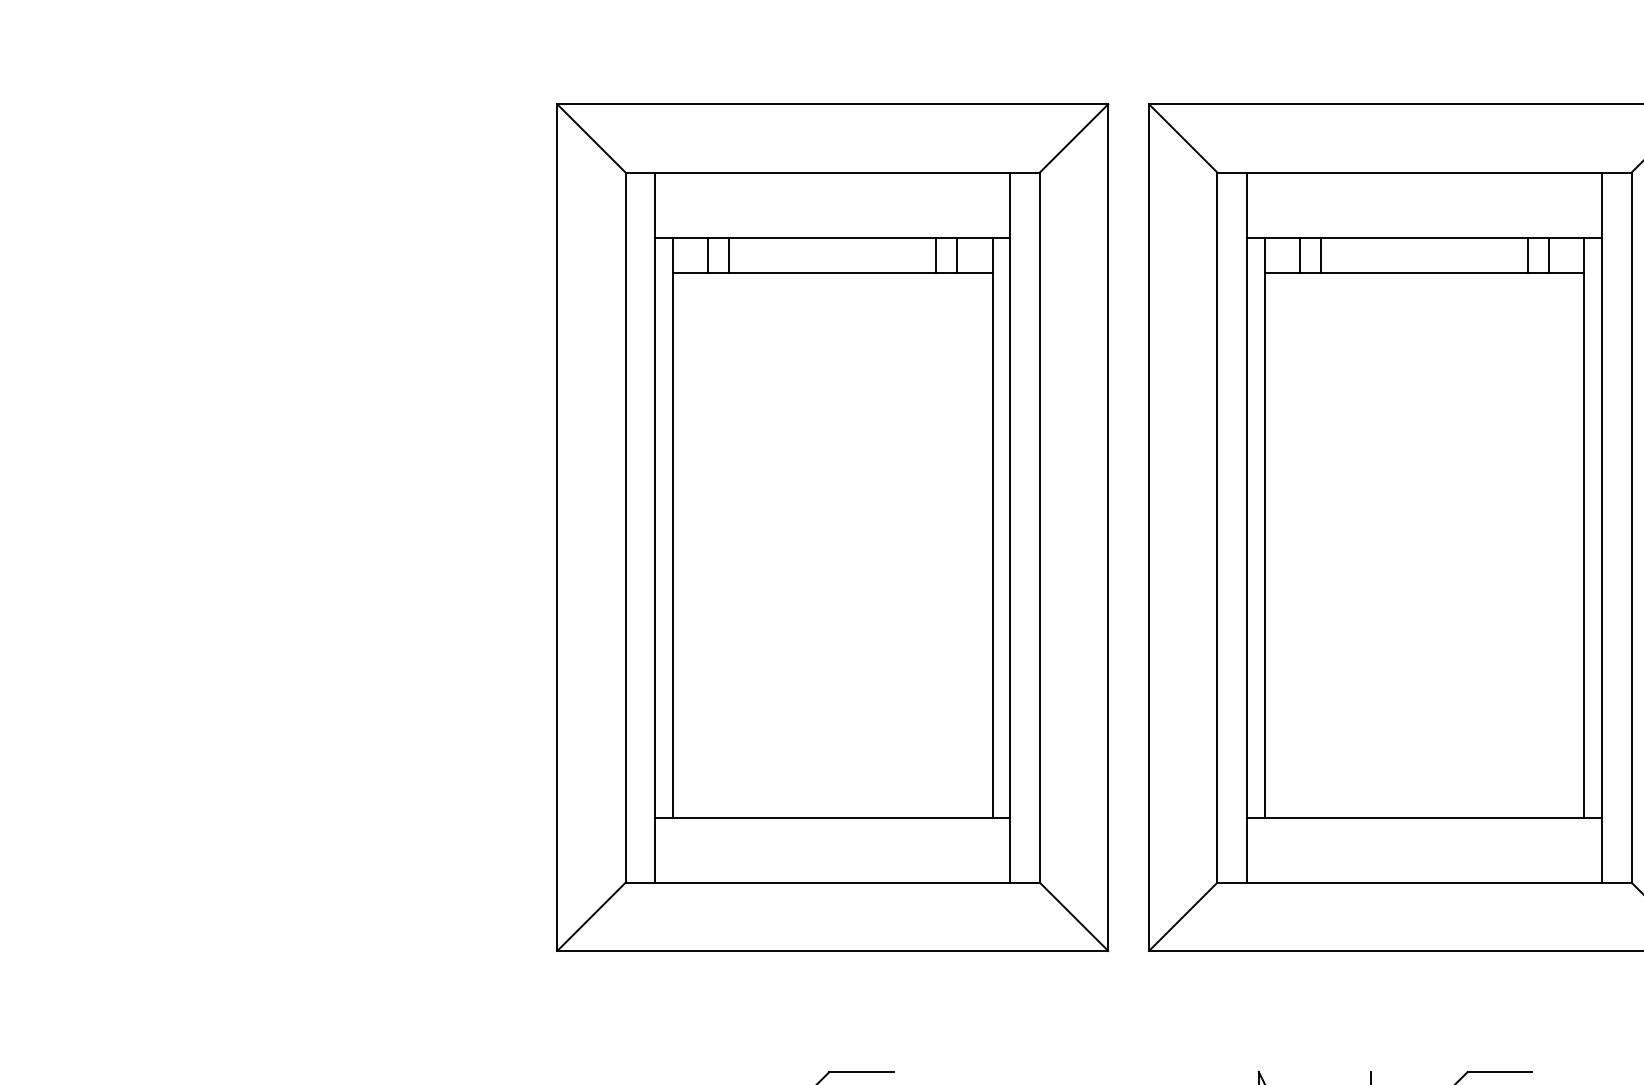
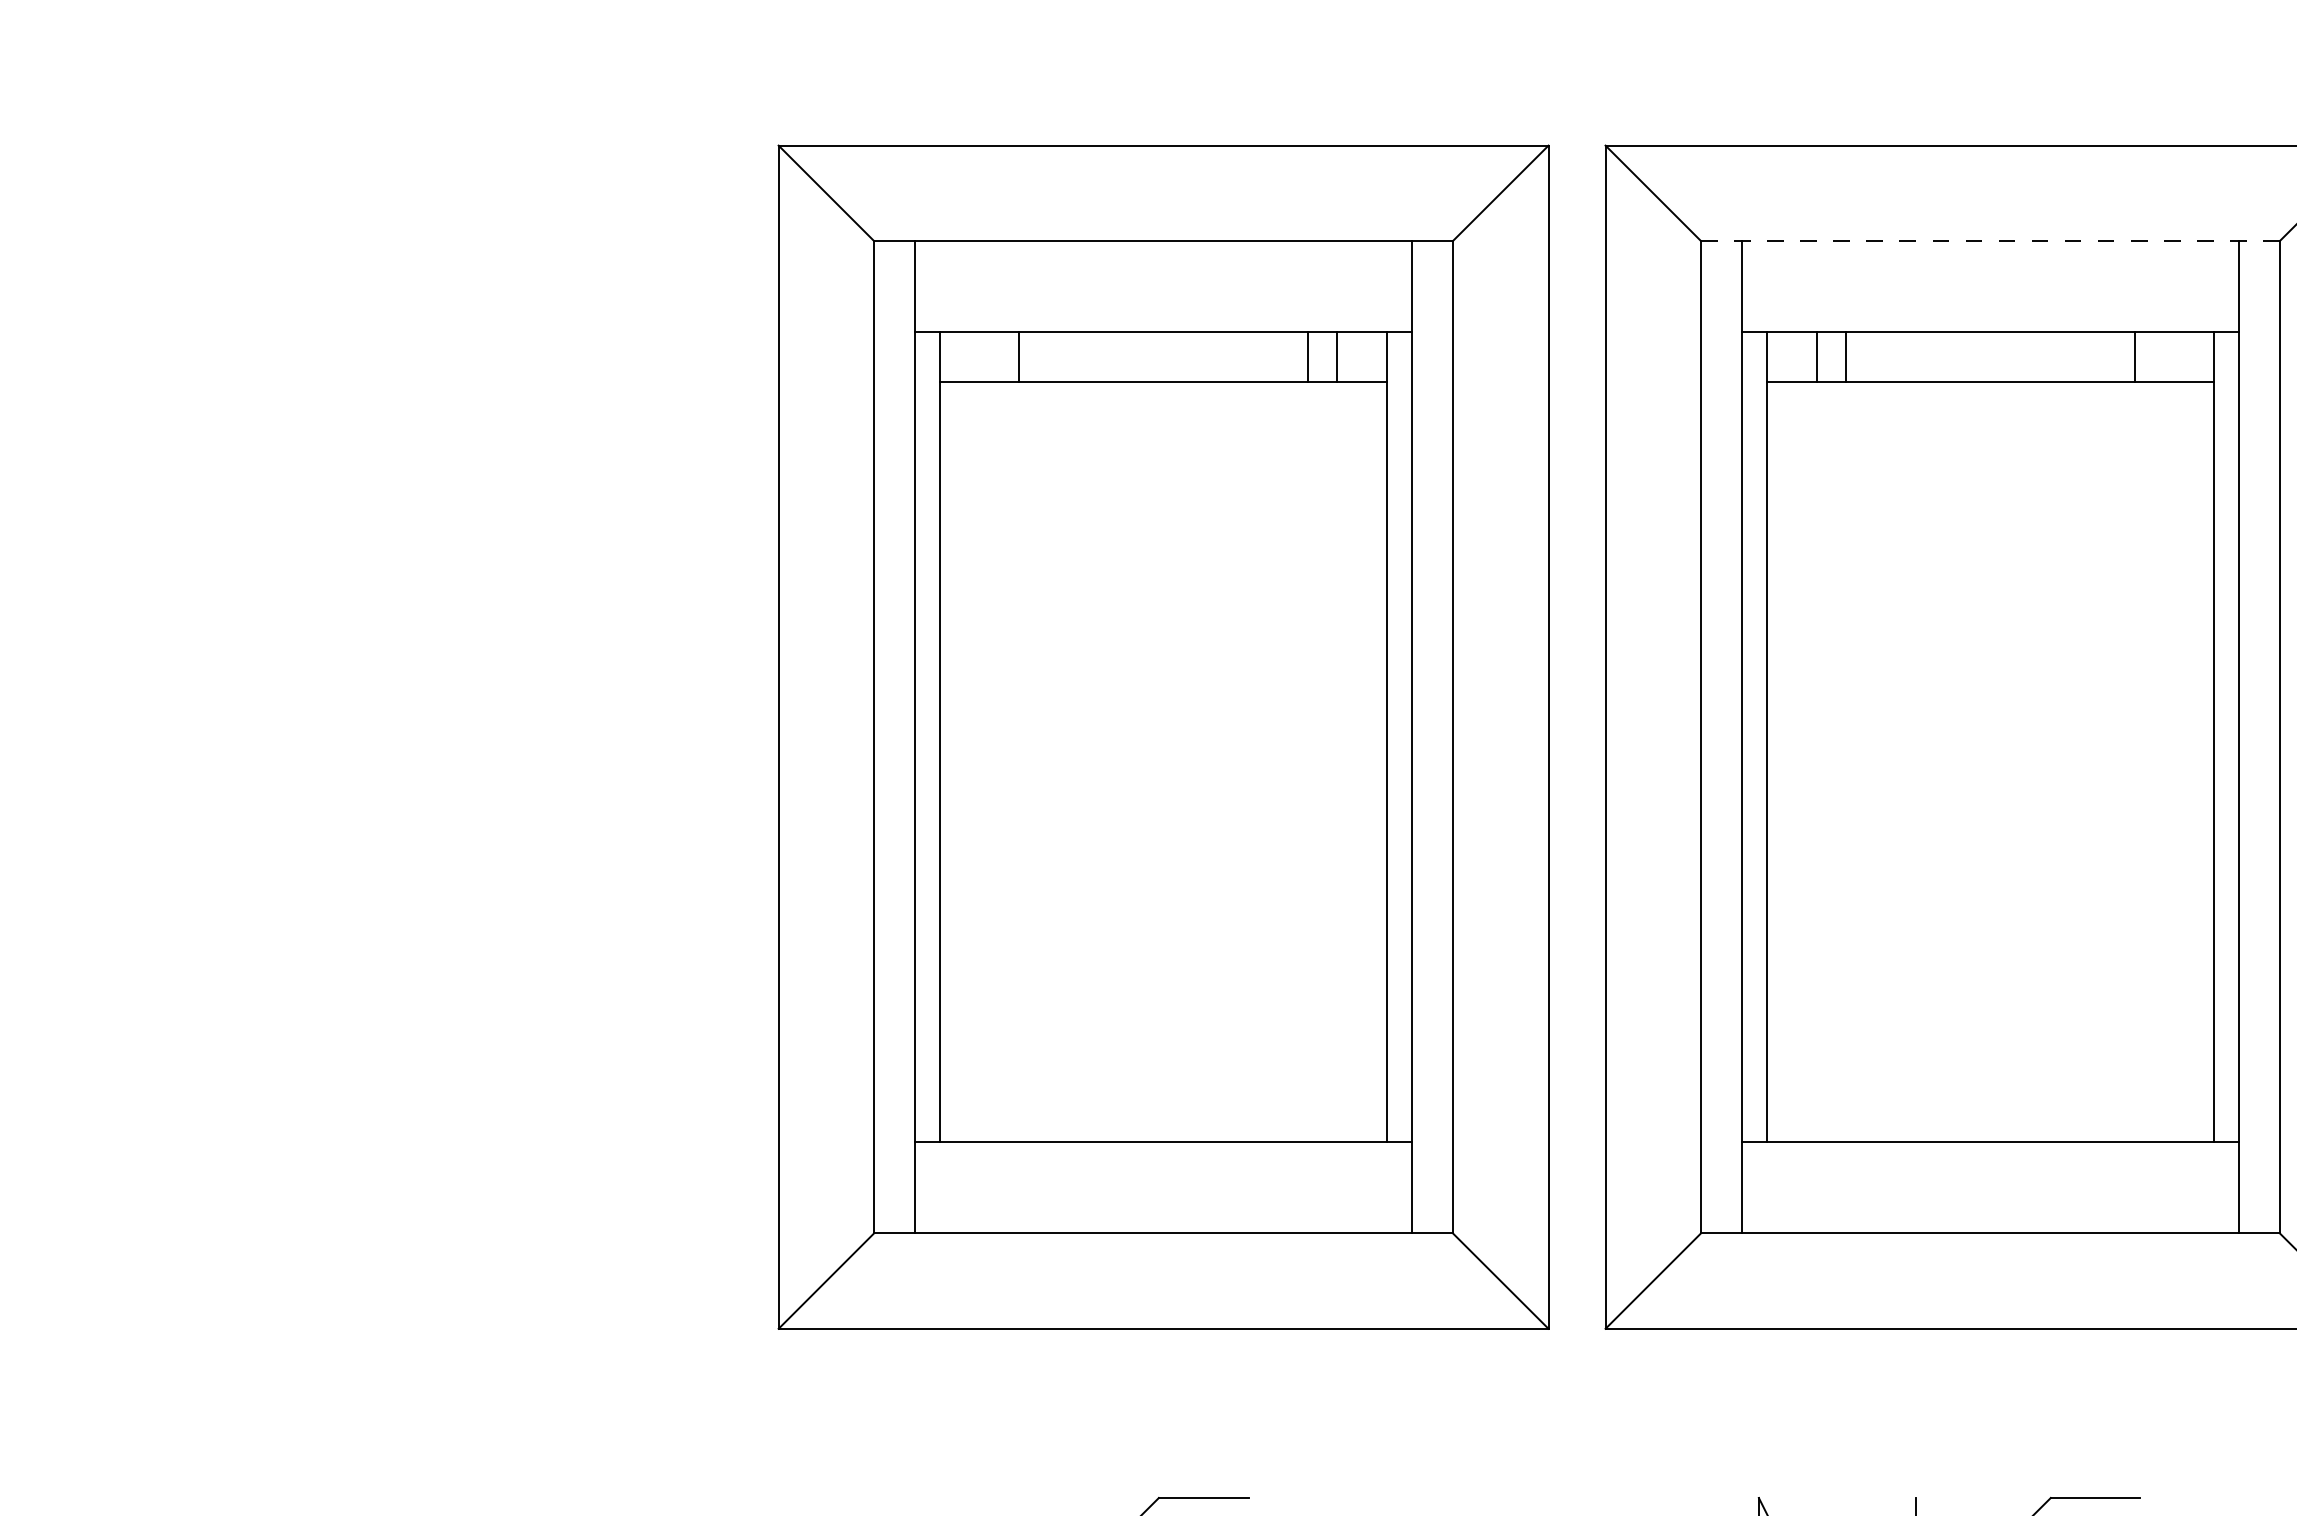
line: (1423, 172) -> (1989, 241), solid -> dashed
line: (708, 255) -> (989, 356), removed
line: (1549, 255) -> (2164, 356), removed

